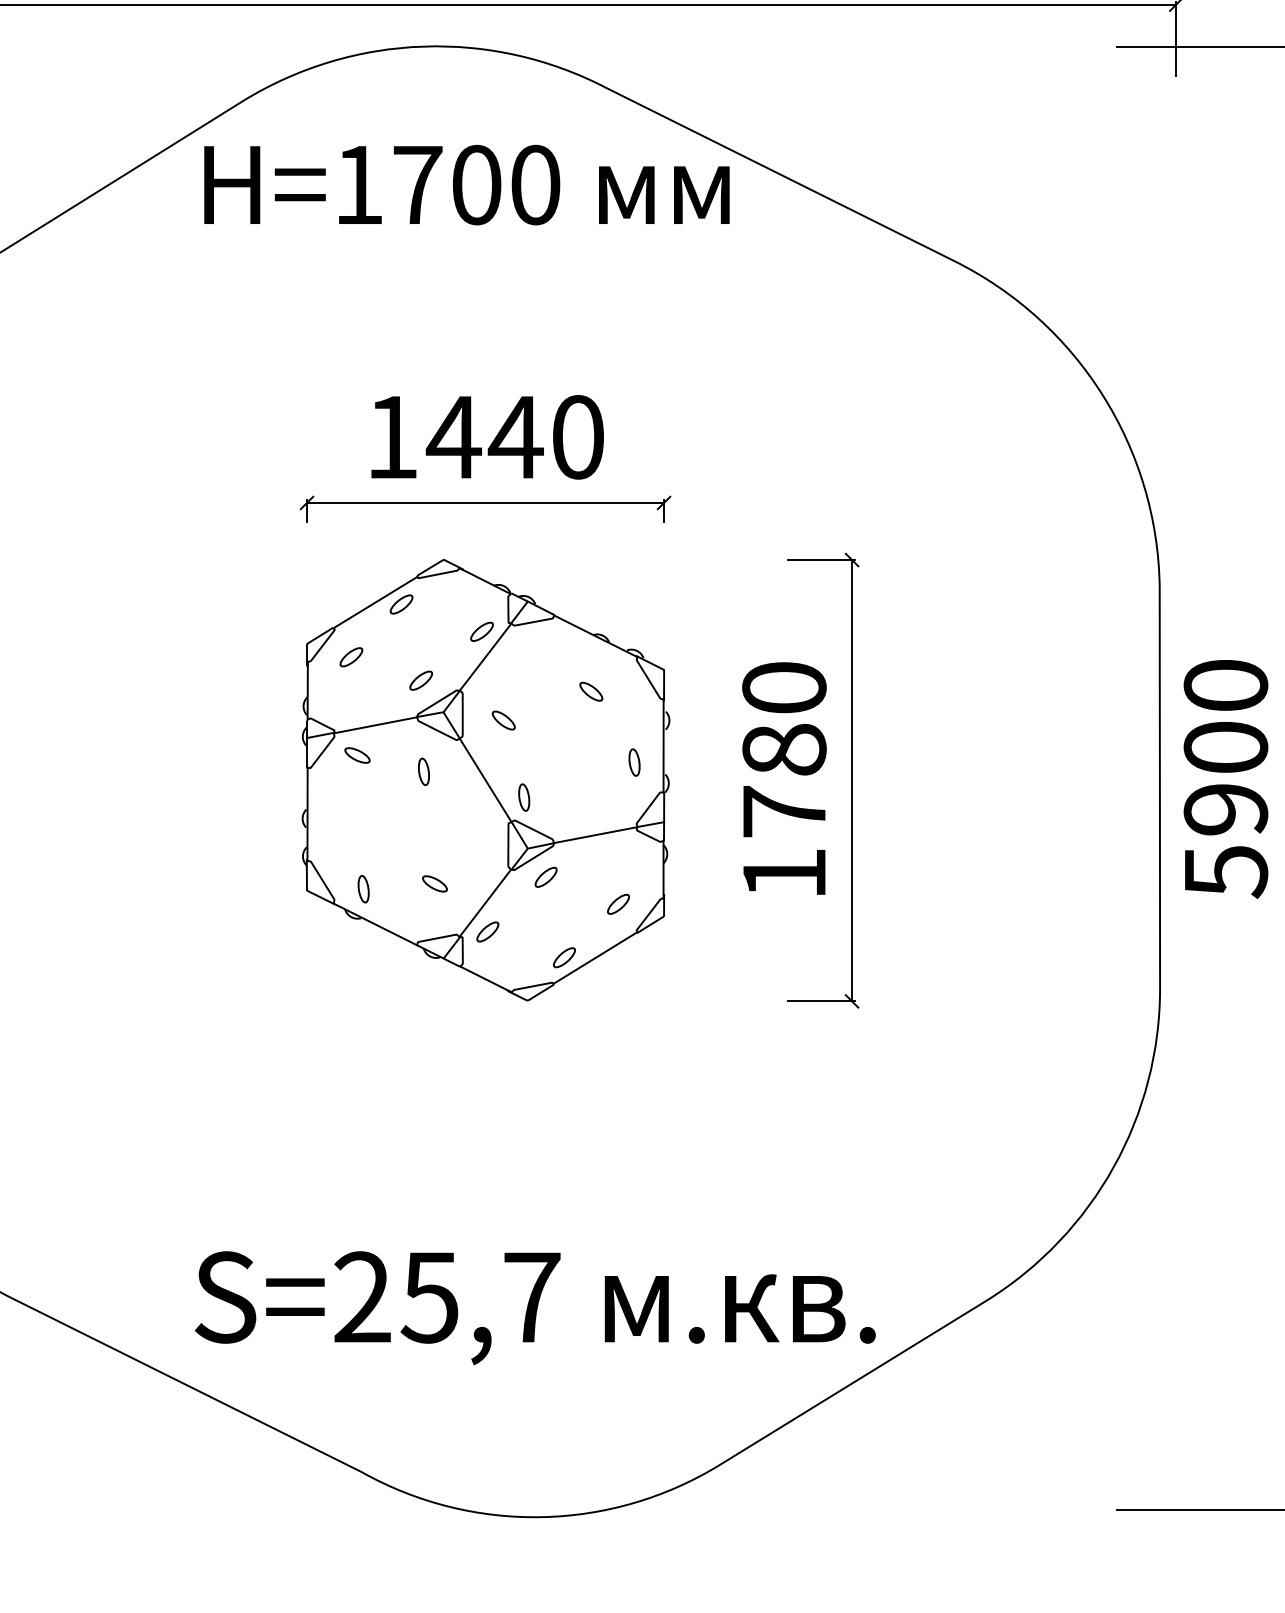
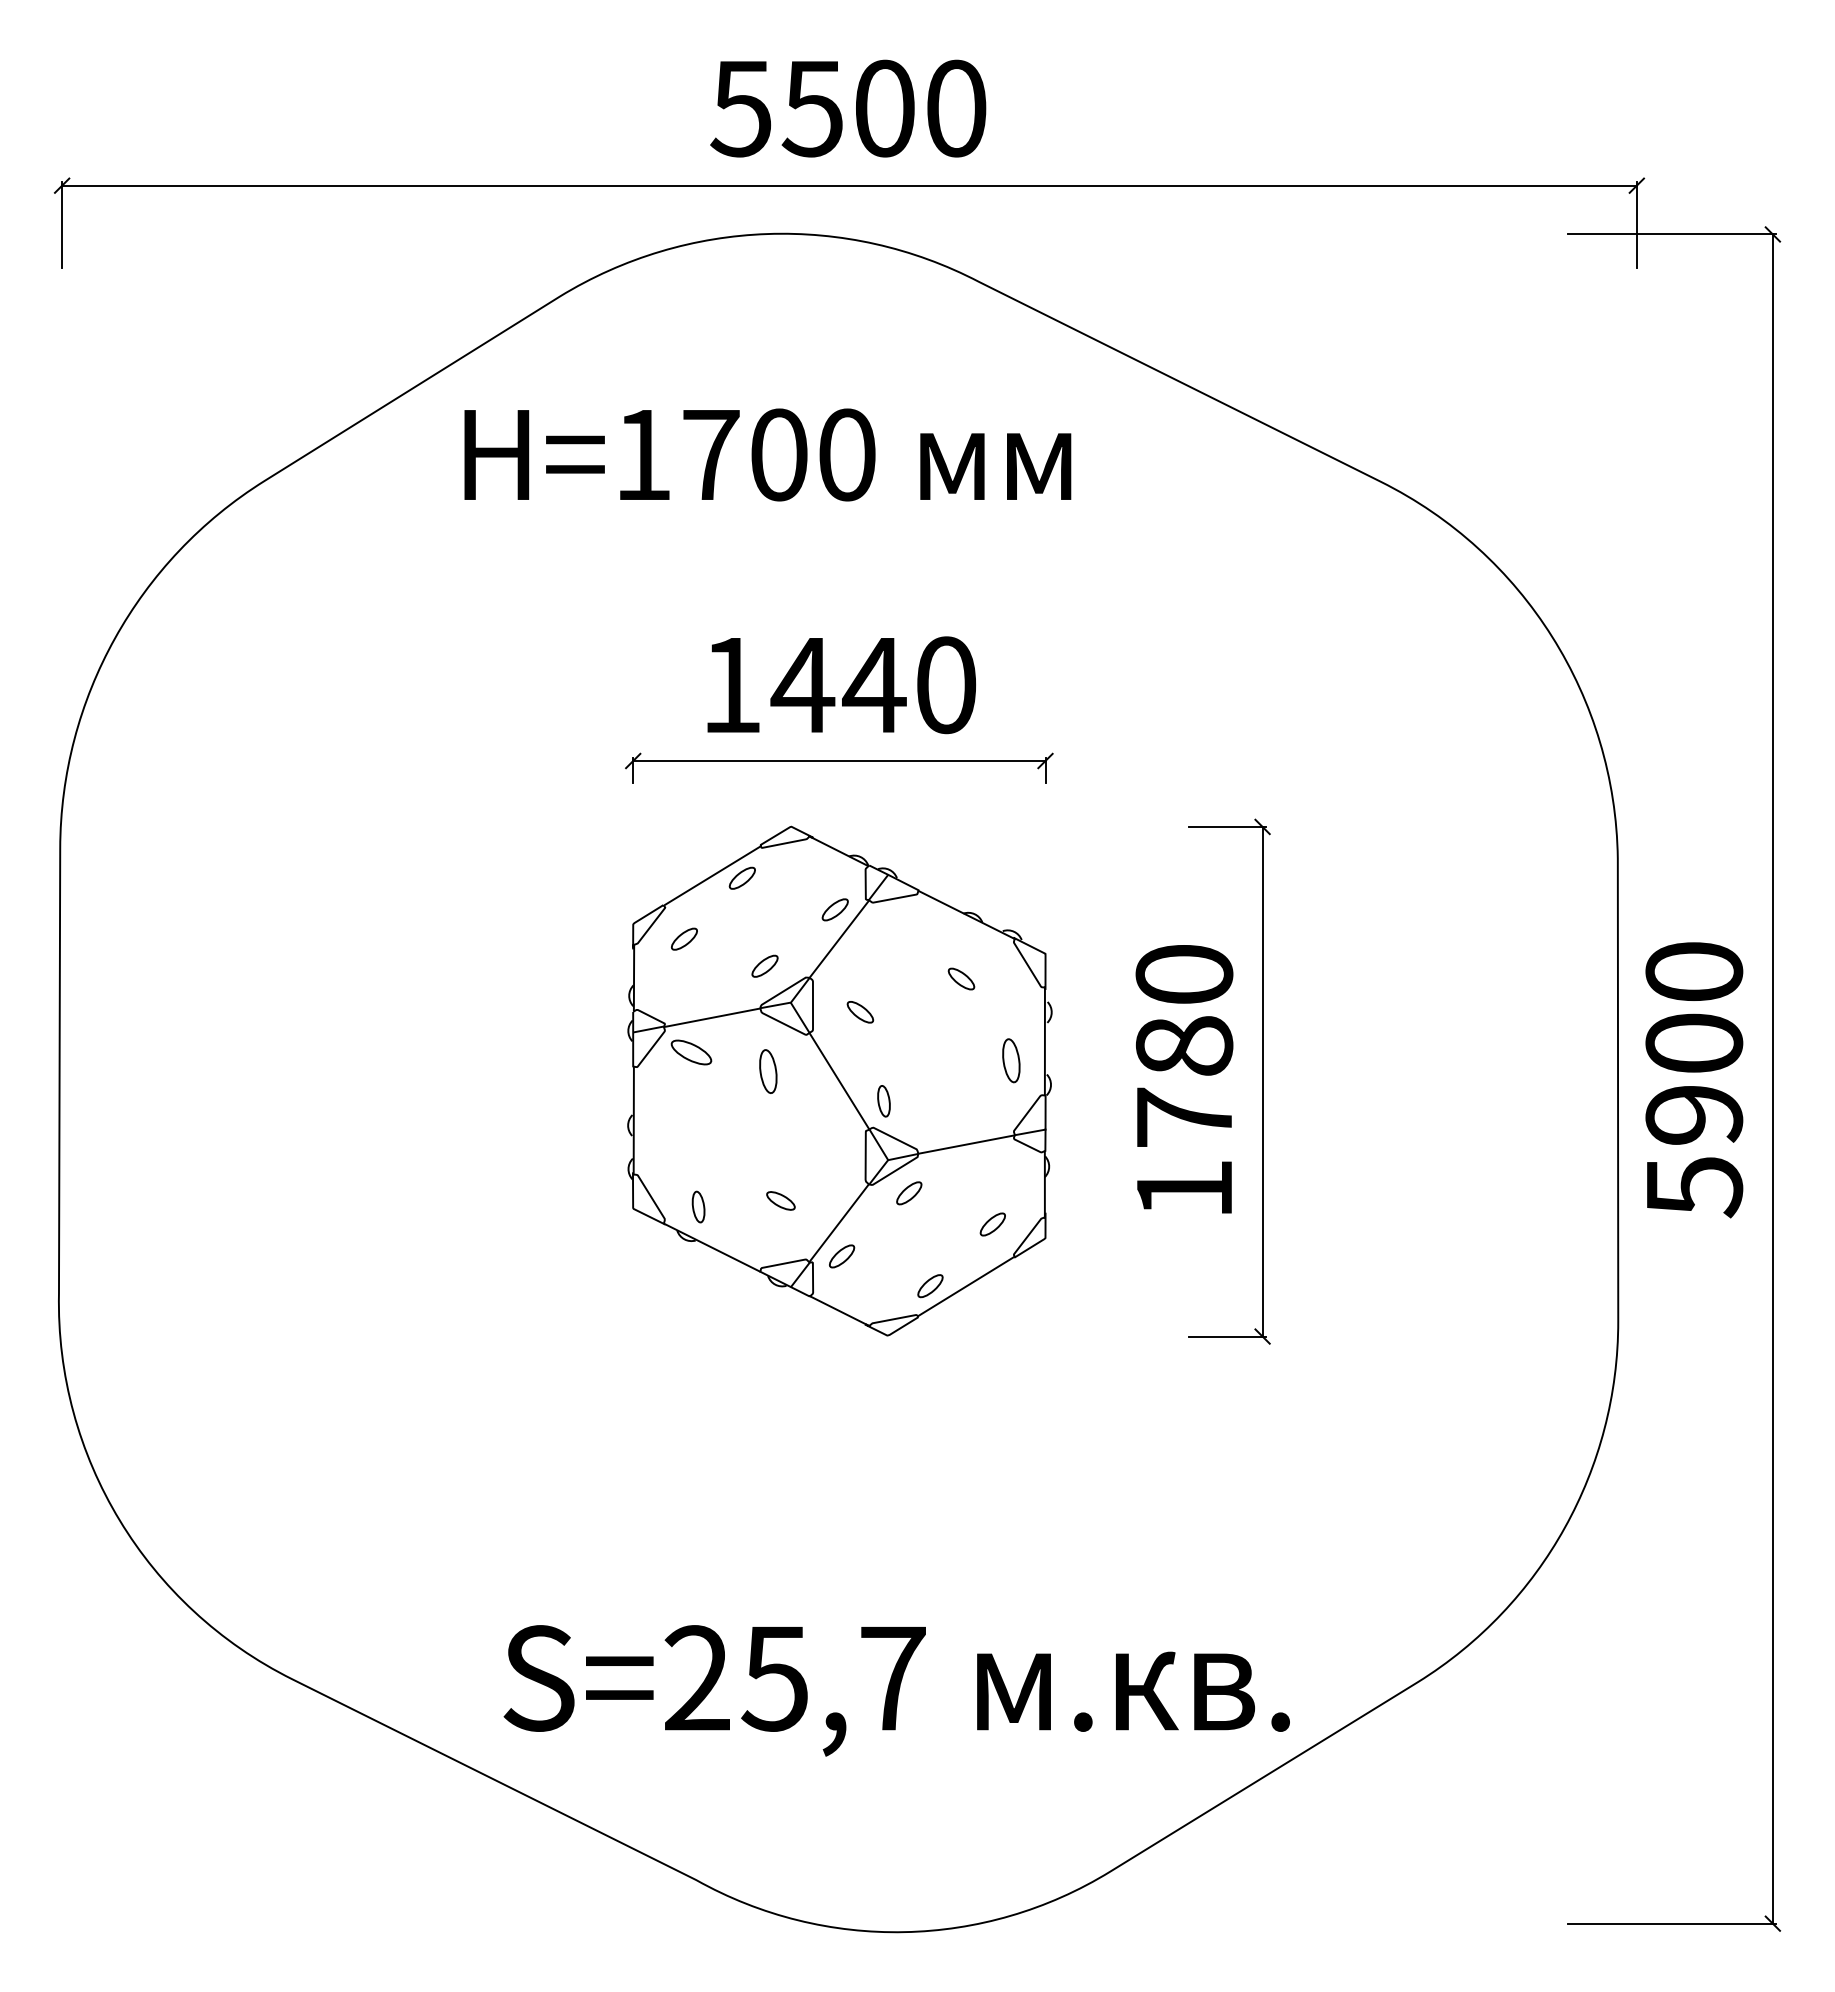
text: (466, 184) -> (767, 454), moved
part: (357, 755) -> (691, 1052), size x1.4
part: (634, 762) -> (1011, 1060), size x1.4
part: (423, 771) -> (767, 1071), size x1.4

